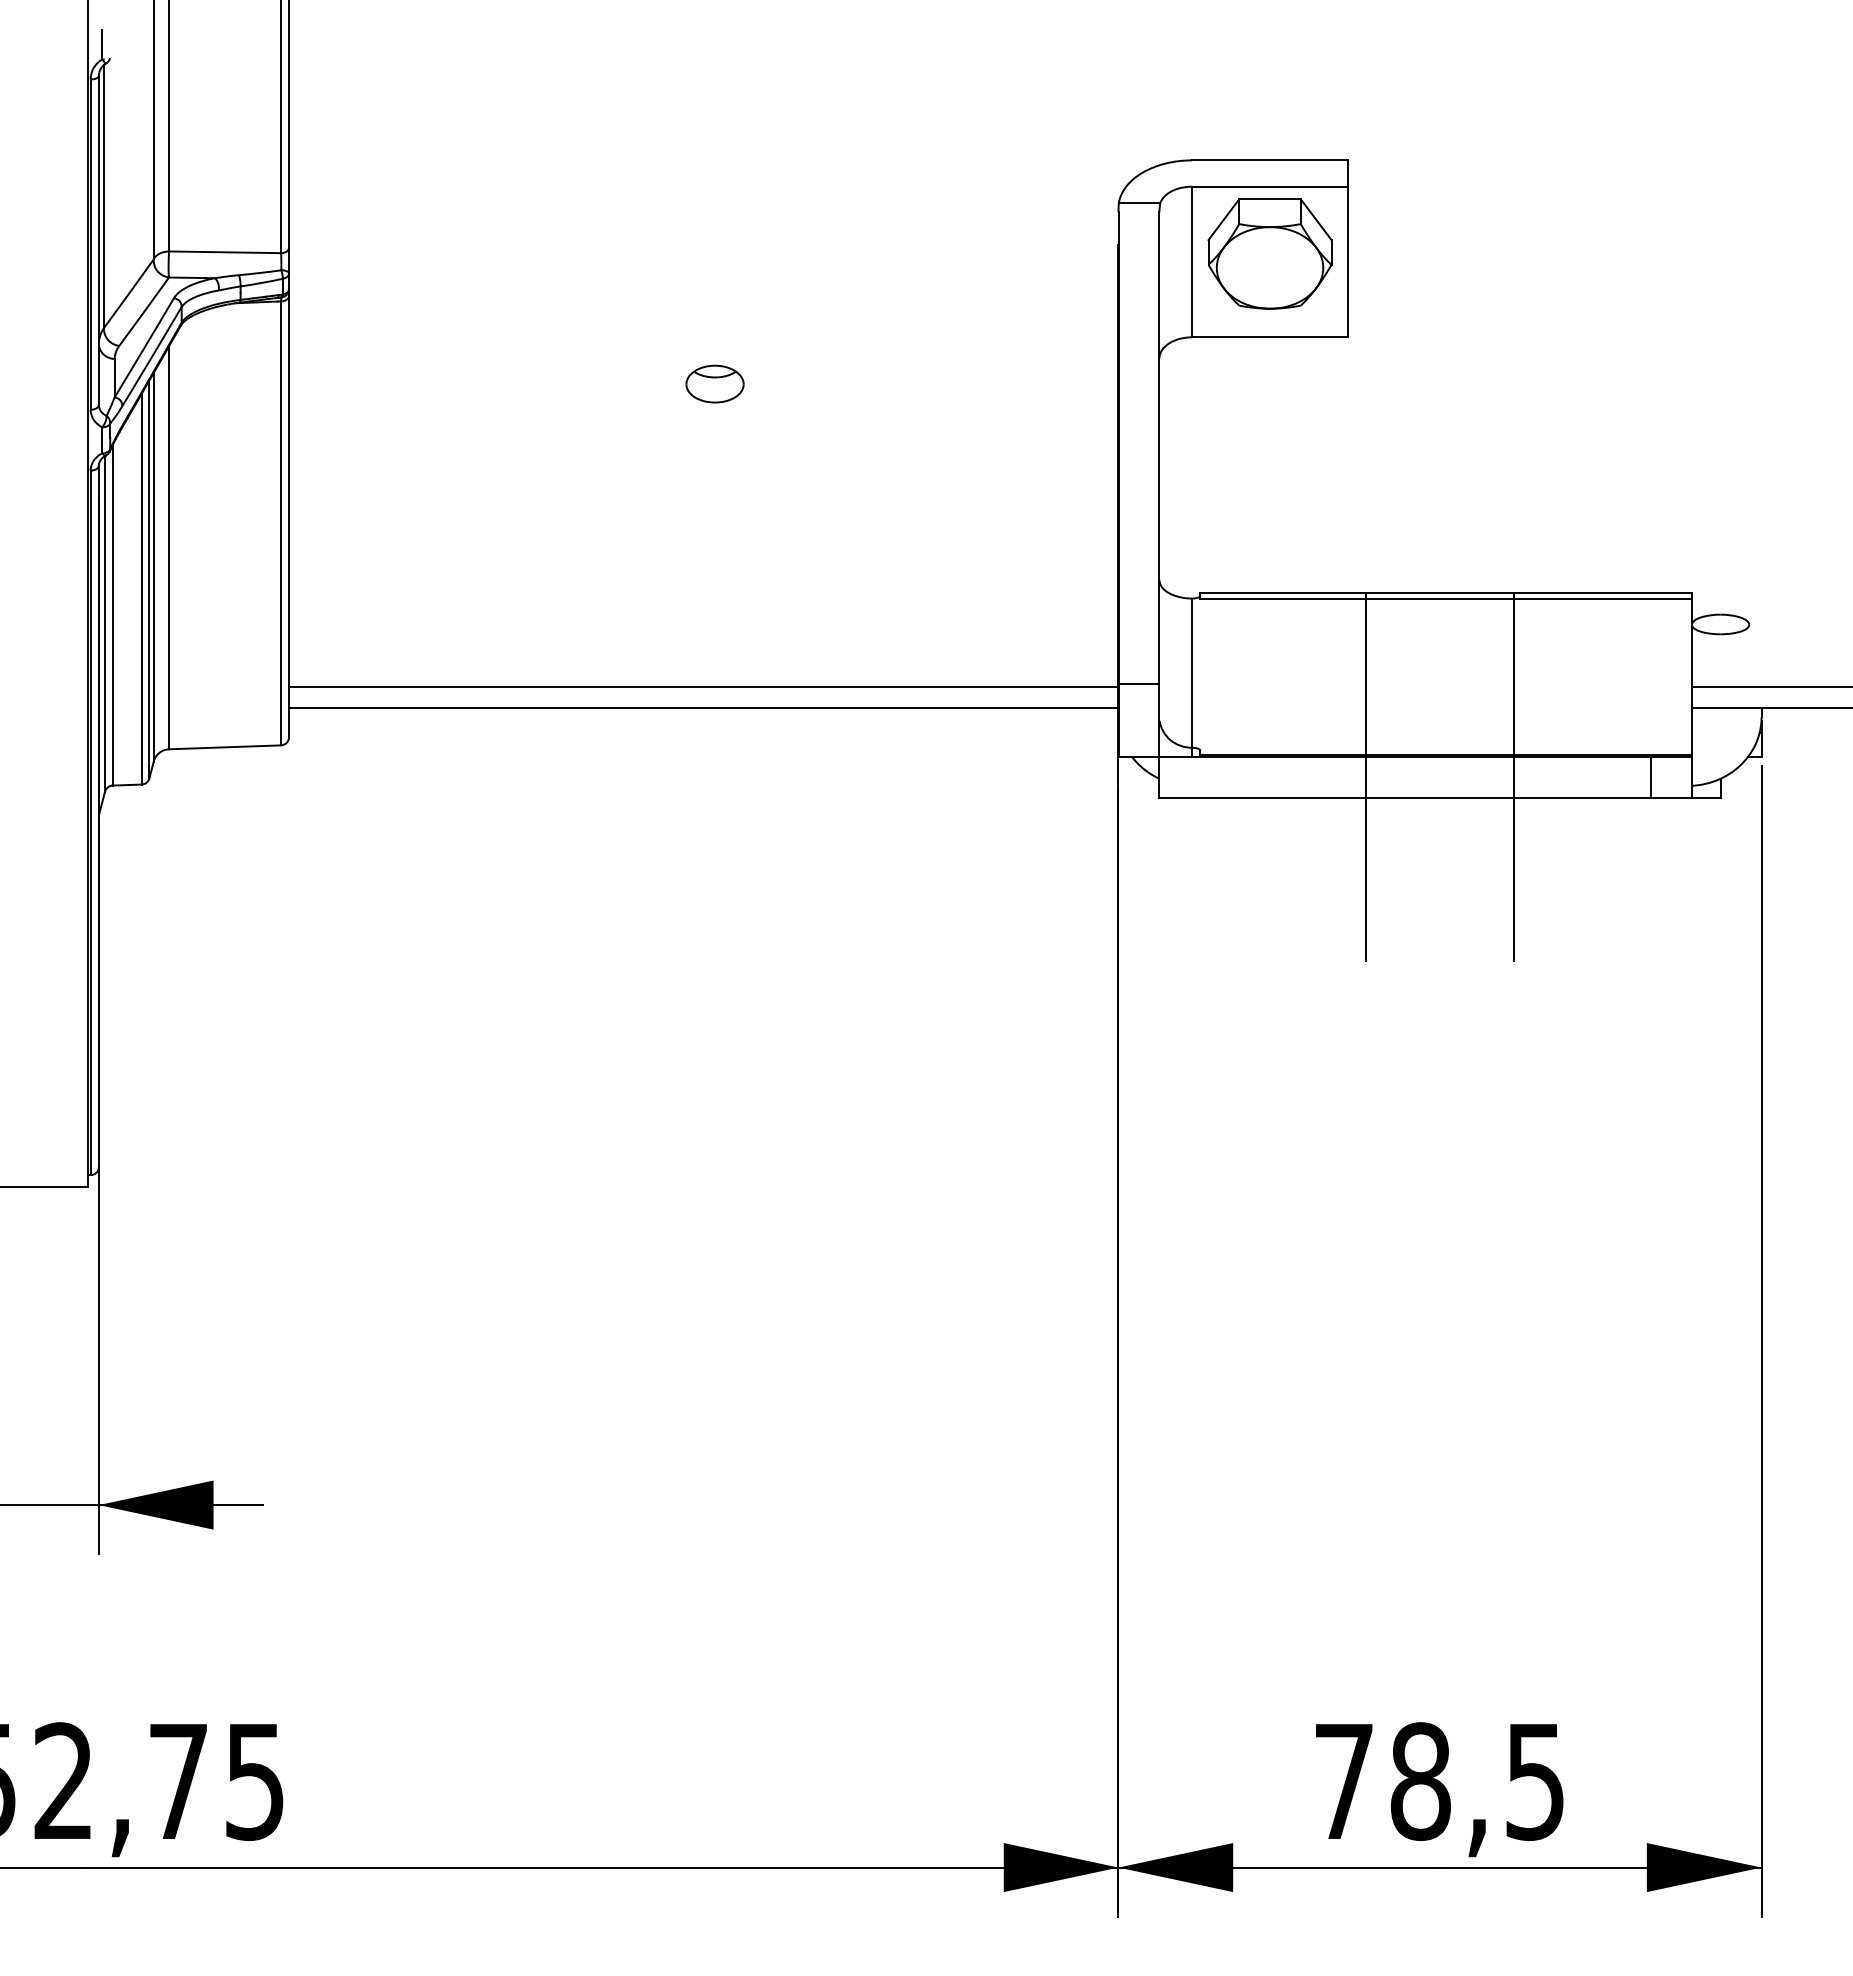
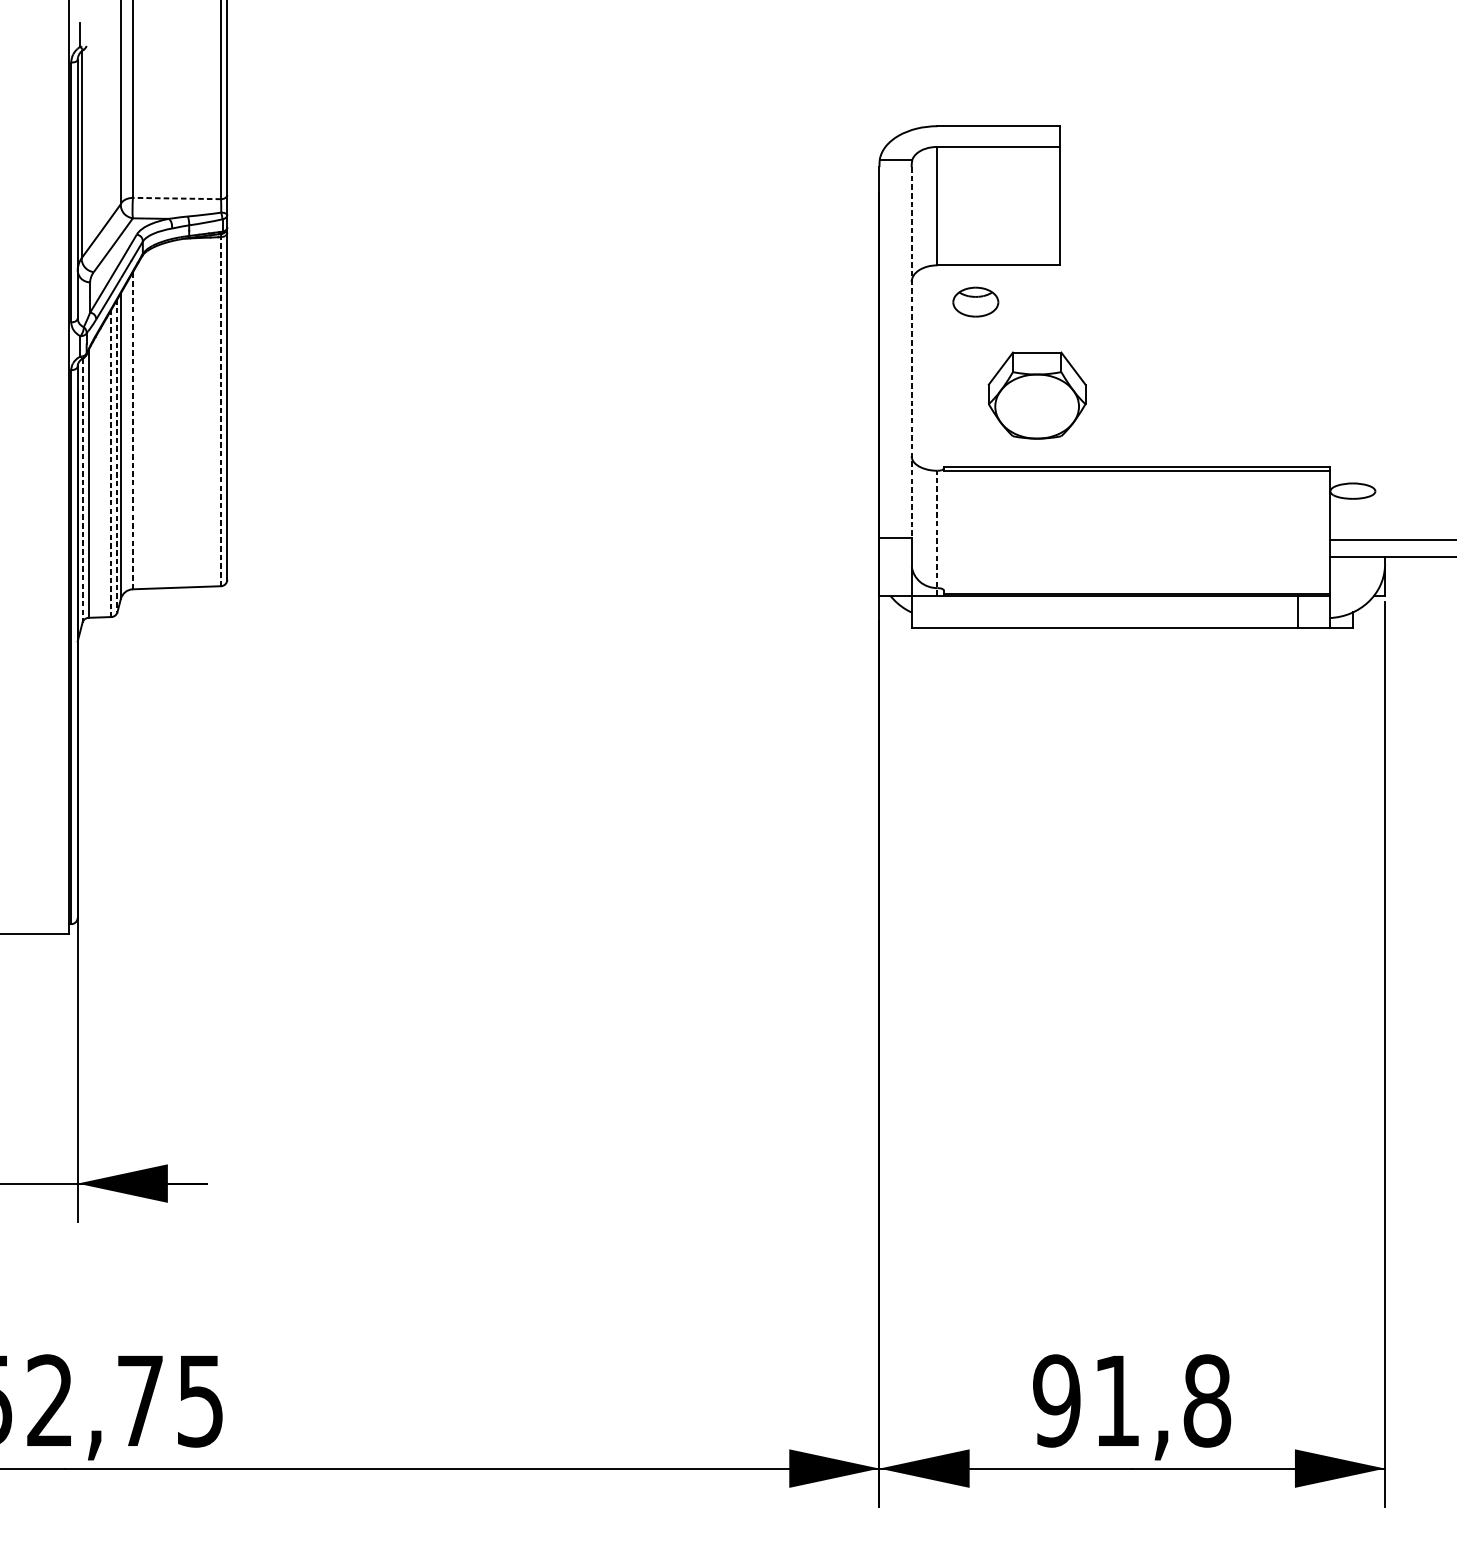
line: (224, 252) -> (176, 198), solid -> dashed
part: (1269, 253) -> (1036, 395), moved
part: (714, 383) -> (975, 301), moved
line: (1159, 448) -> (911, 352), solid -> dashed
line: (281, 523) -> (221, 411), solid -> dashed
line: (169, 547) -> (133, 430), solid -> dashed
line: (149, 579) -> (117, 455), solid -> dashed
line: (141, 589) -> (111, 463), solid -> dashed
line: (105, 623) -> (82, 490), solid -> dashed
line: (1192, 677) -> (937, 532), solid -> dashed
line: (703, 687) -> (553, 540), removed
line: (703, 708) -> (553, 557), removed
line: (1366, 777) -> (1074, 611), removed
line: (1513, 777) -> (1190, 611), removed
text: (1439, 1781) -> (1131, 1400), 78,5 -> 91,8

